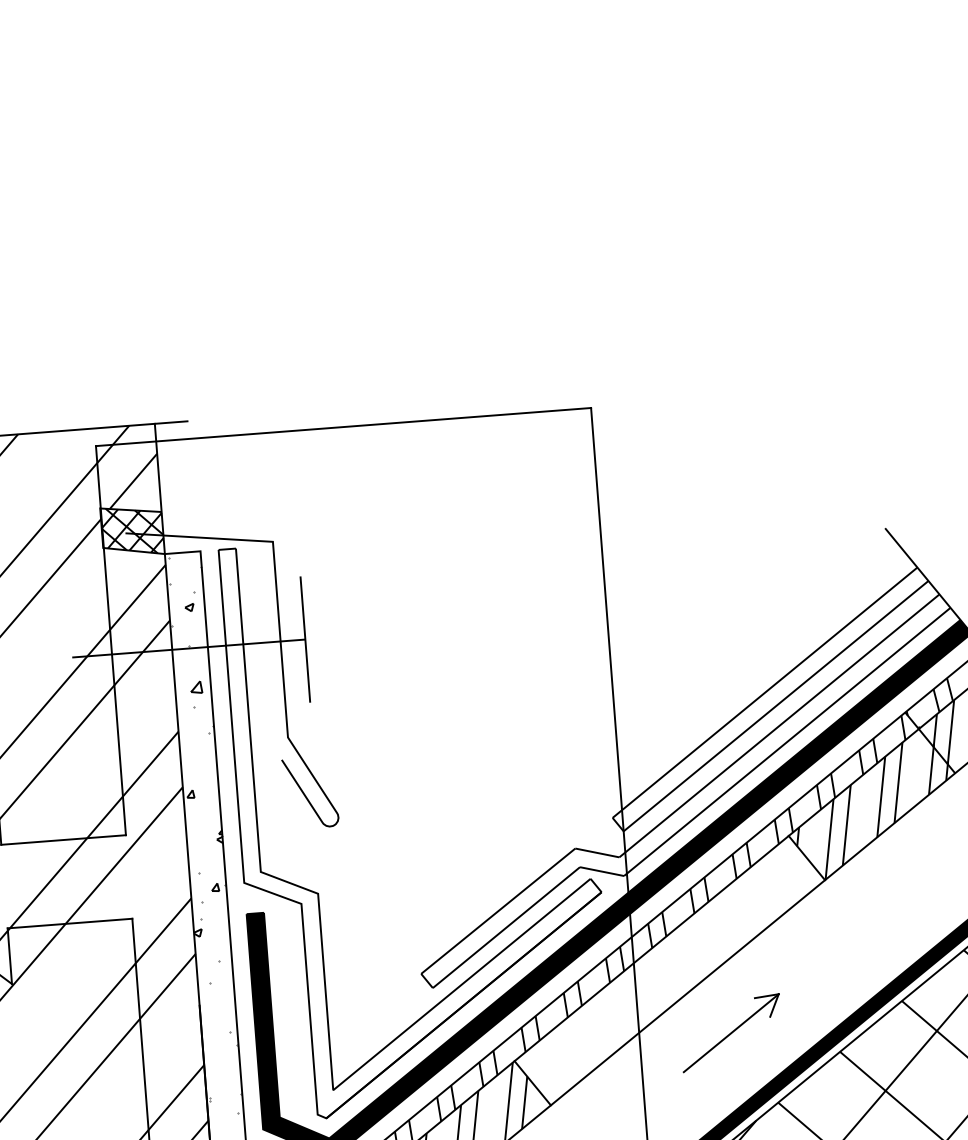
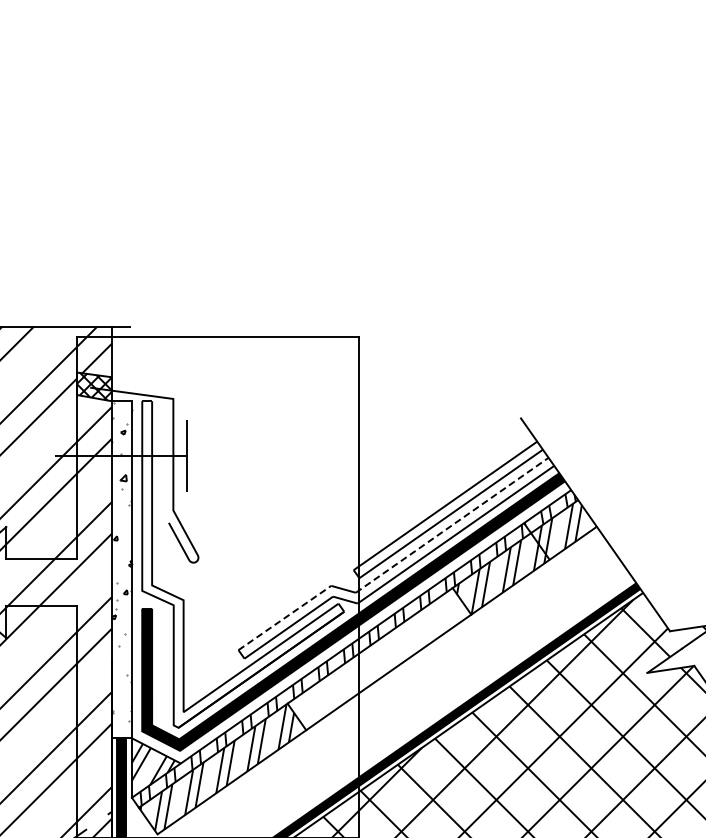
line: (779, 726) -> (452, 525), solid -> dashed
line: (499, 910) -> (285, 617), solid -> dashed
part: (731, 1033) -> (411, 697), removed

